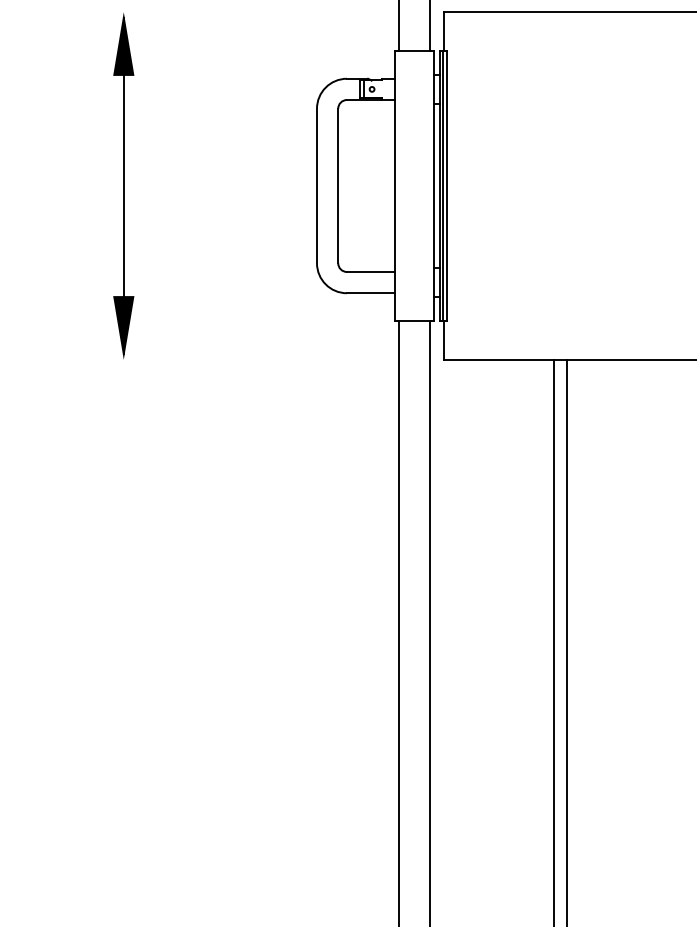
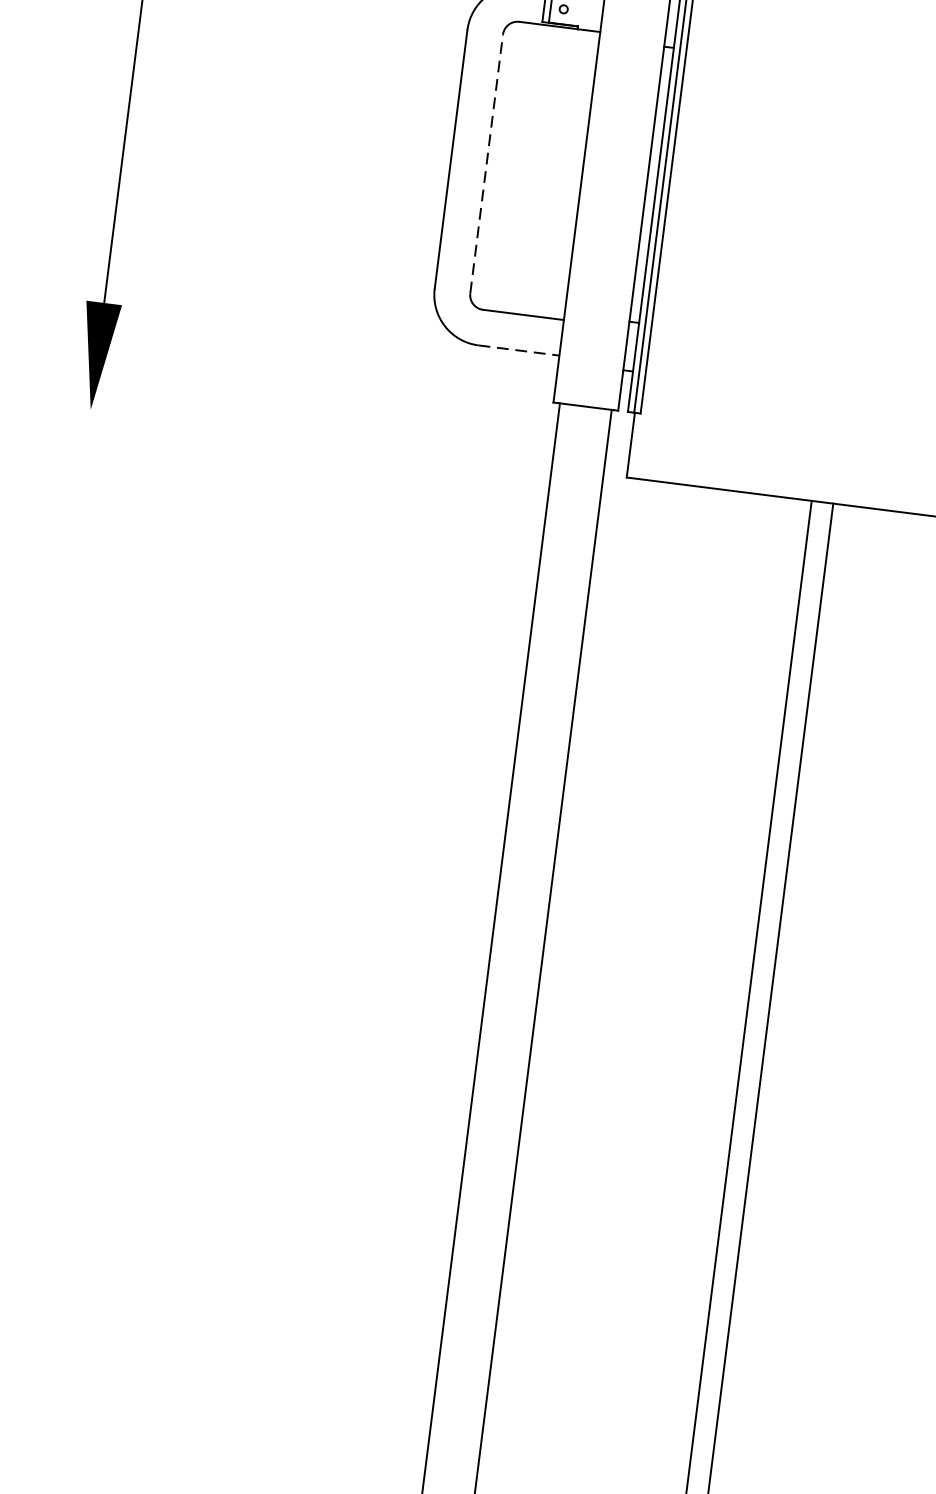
line: (338, 185) -> (487, 163), solid -> dashed
line: (371, 293) -> (519, 351), solid -> dashed

